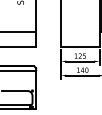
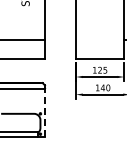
line: (36, 89) -> (45, 112), solid -> dashed

